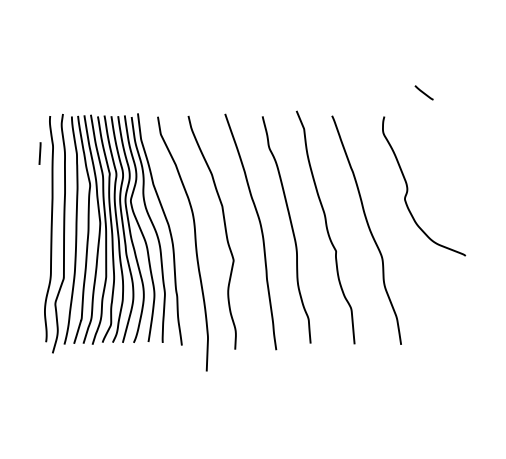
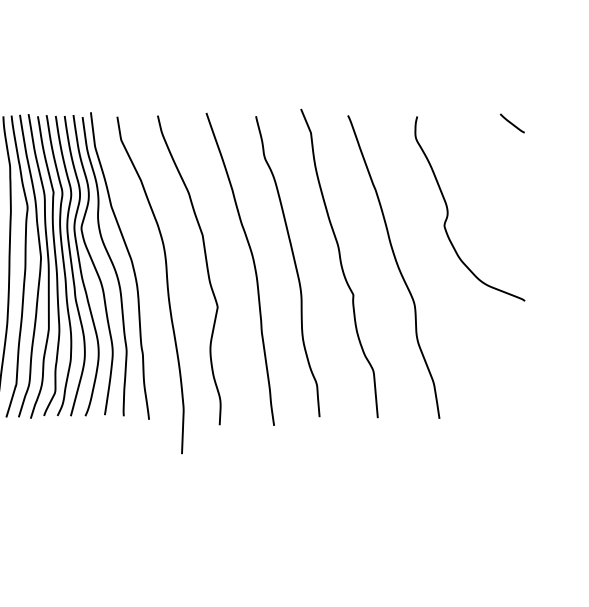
line: (423, 92) -> (511, 123), moved

